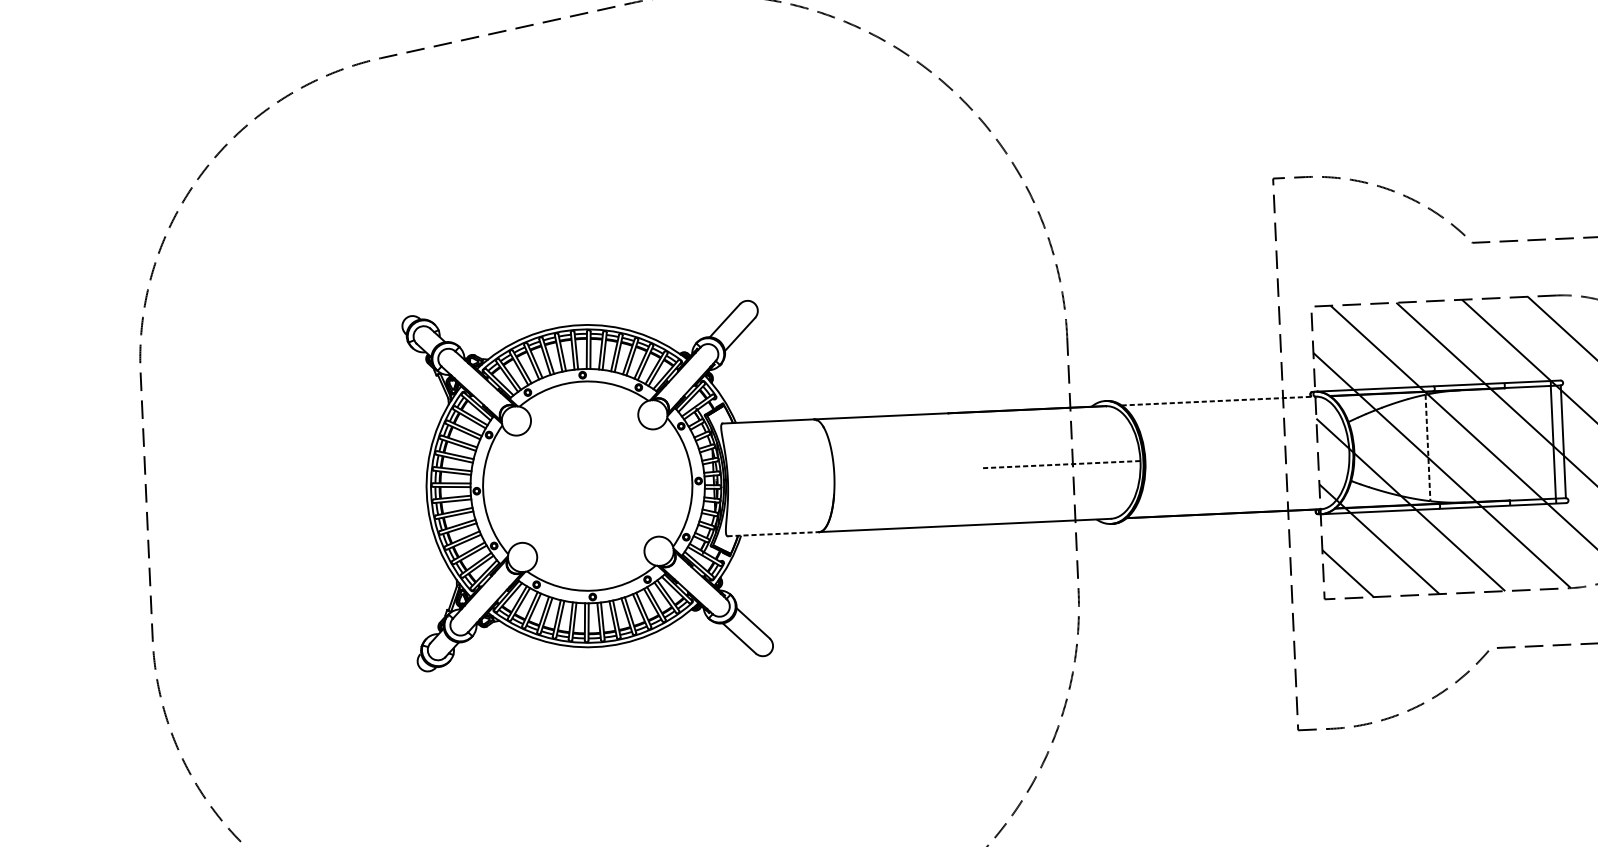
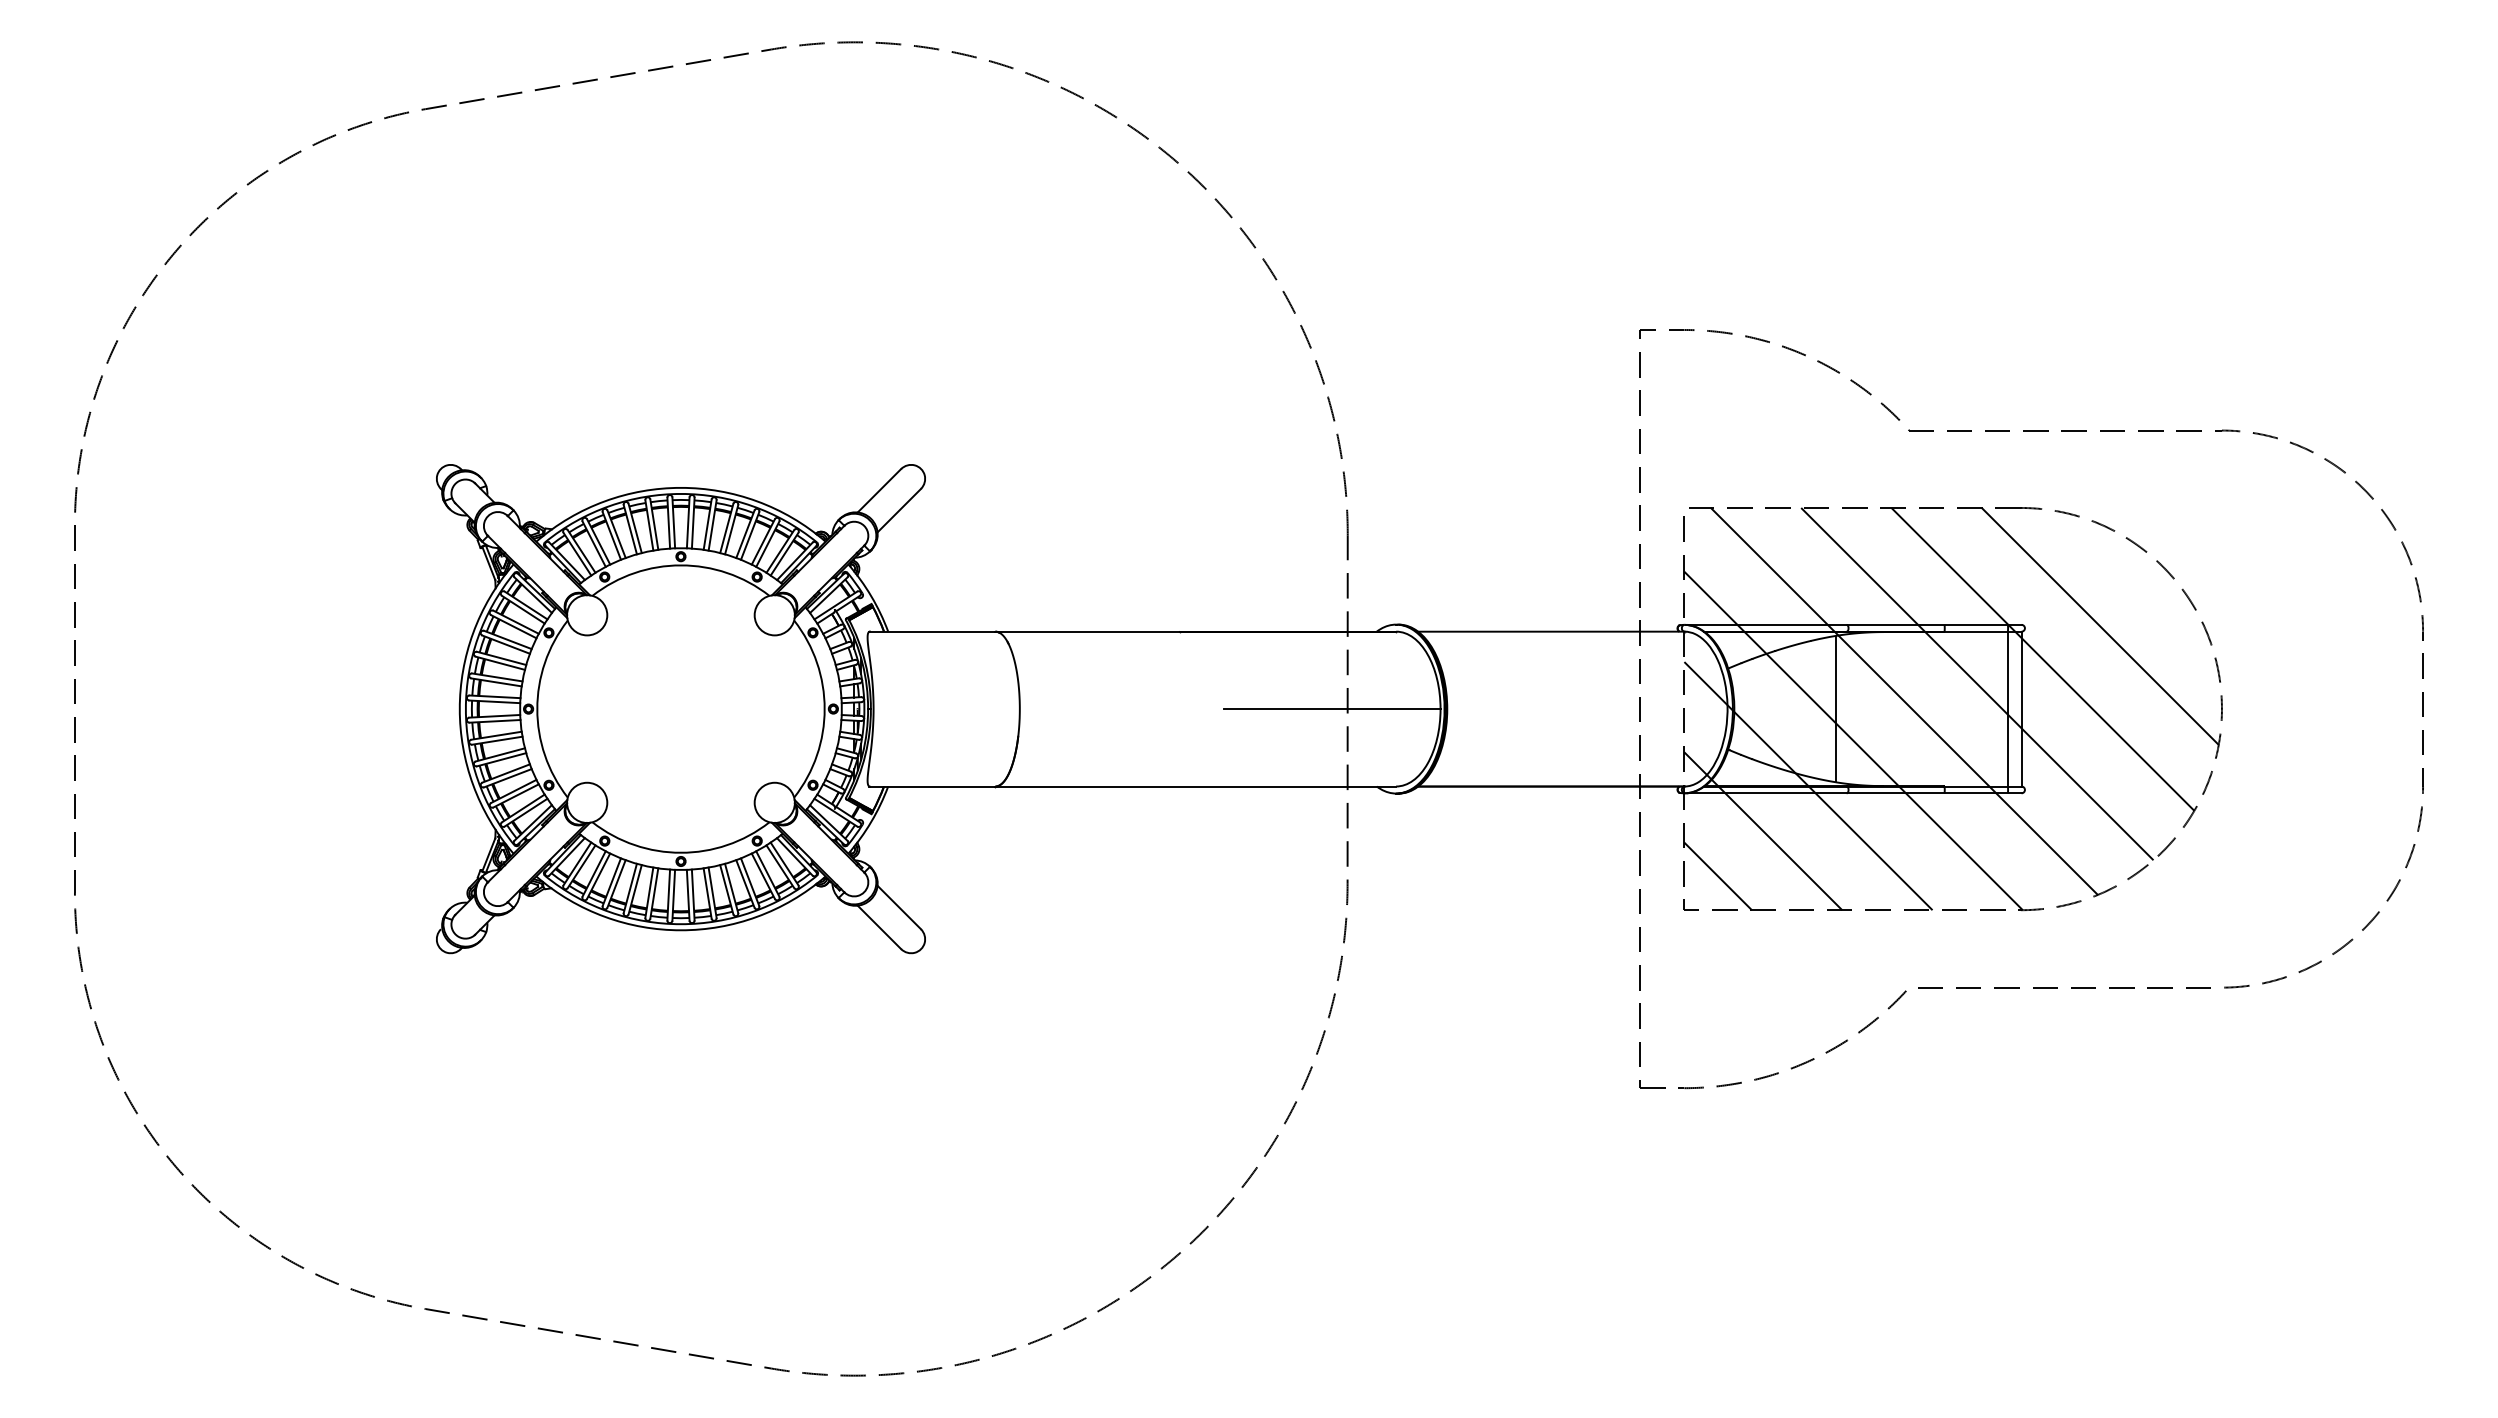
line: (1218, 400) -> (1551, 631), dashed -> solid
line: (1427, 448) -> (1835, 709), dashed -> solid
line: (1061, 464) -> (1332, 709), dashed -> solid
line: (773, 534) -> (932, 786), dashed -> solid

